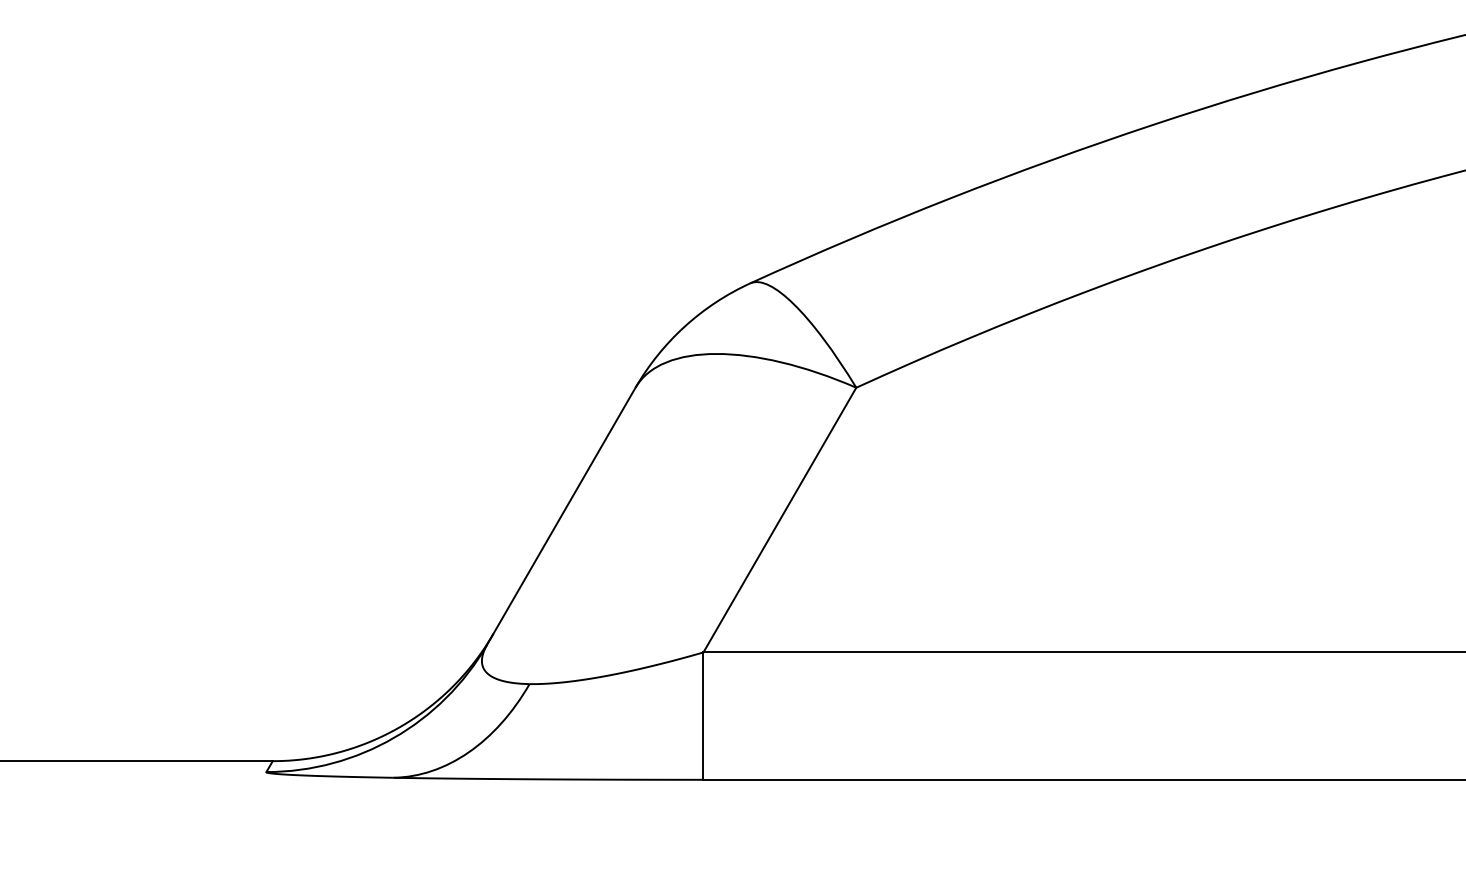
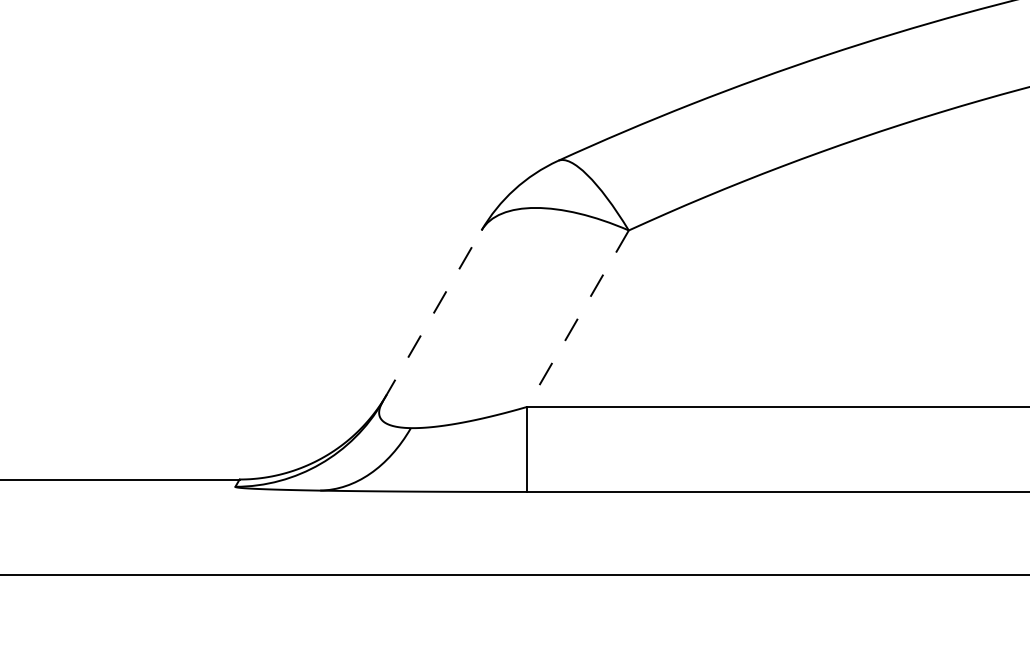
line: (561, 516) -> (432, 316), solid -> dashed
line: (779, 519) -> (577, 318), solid -> dashed

